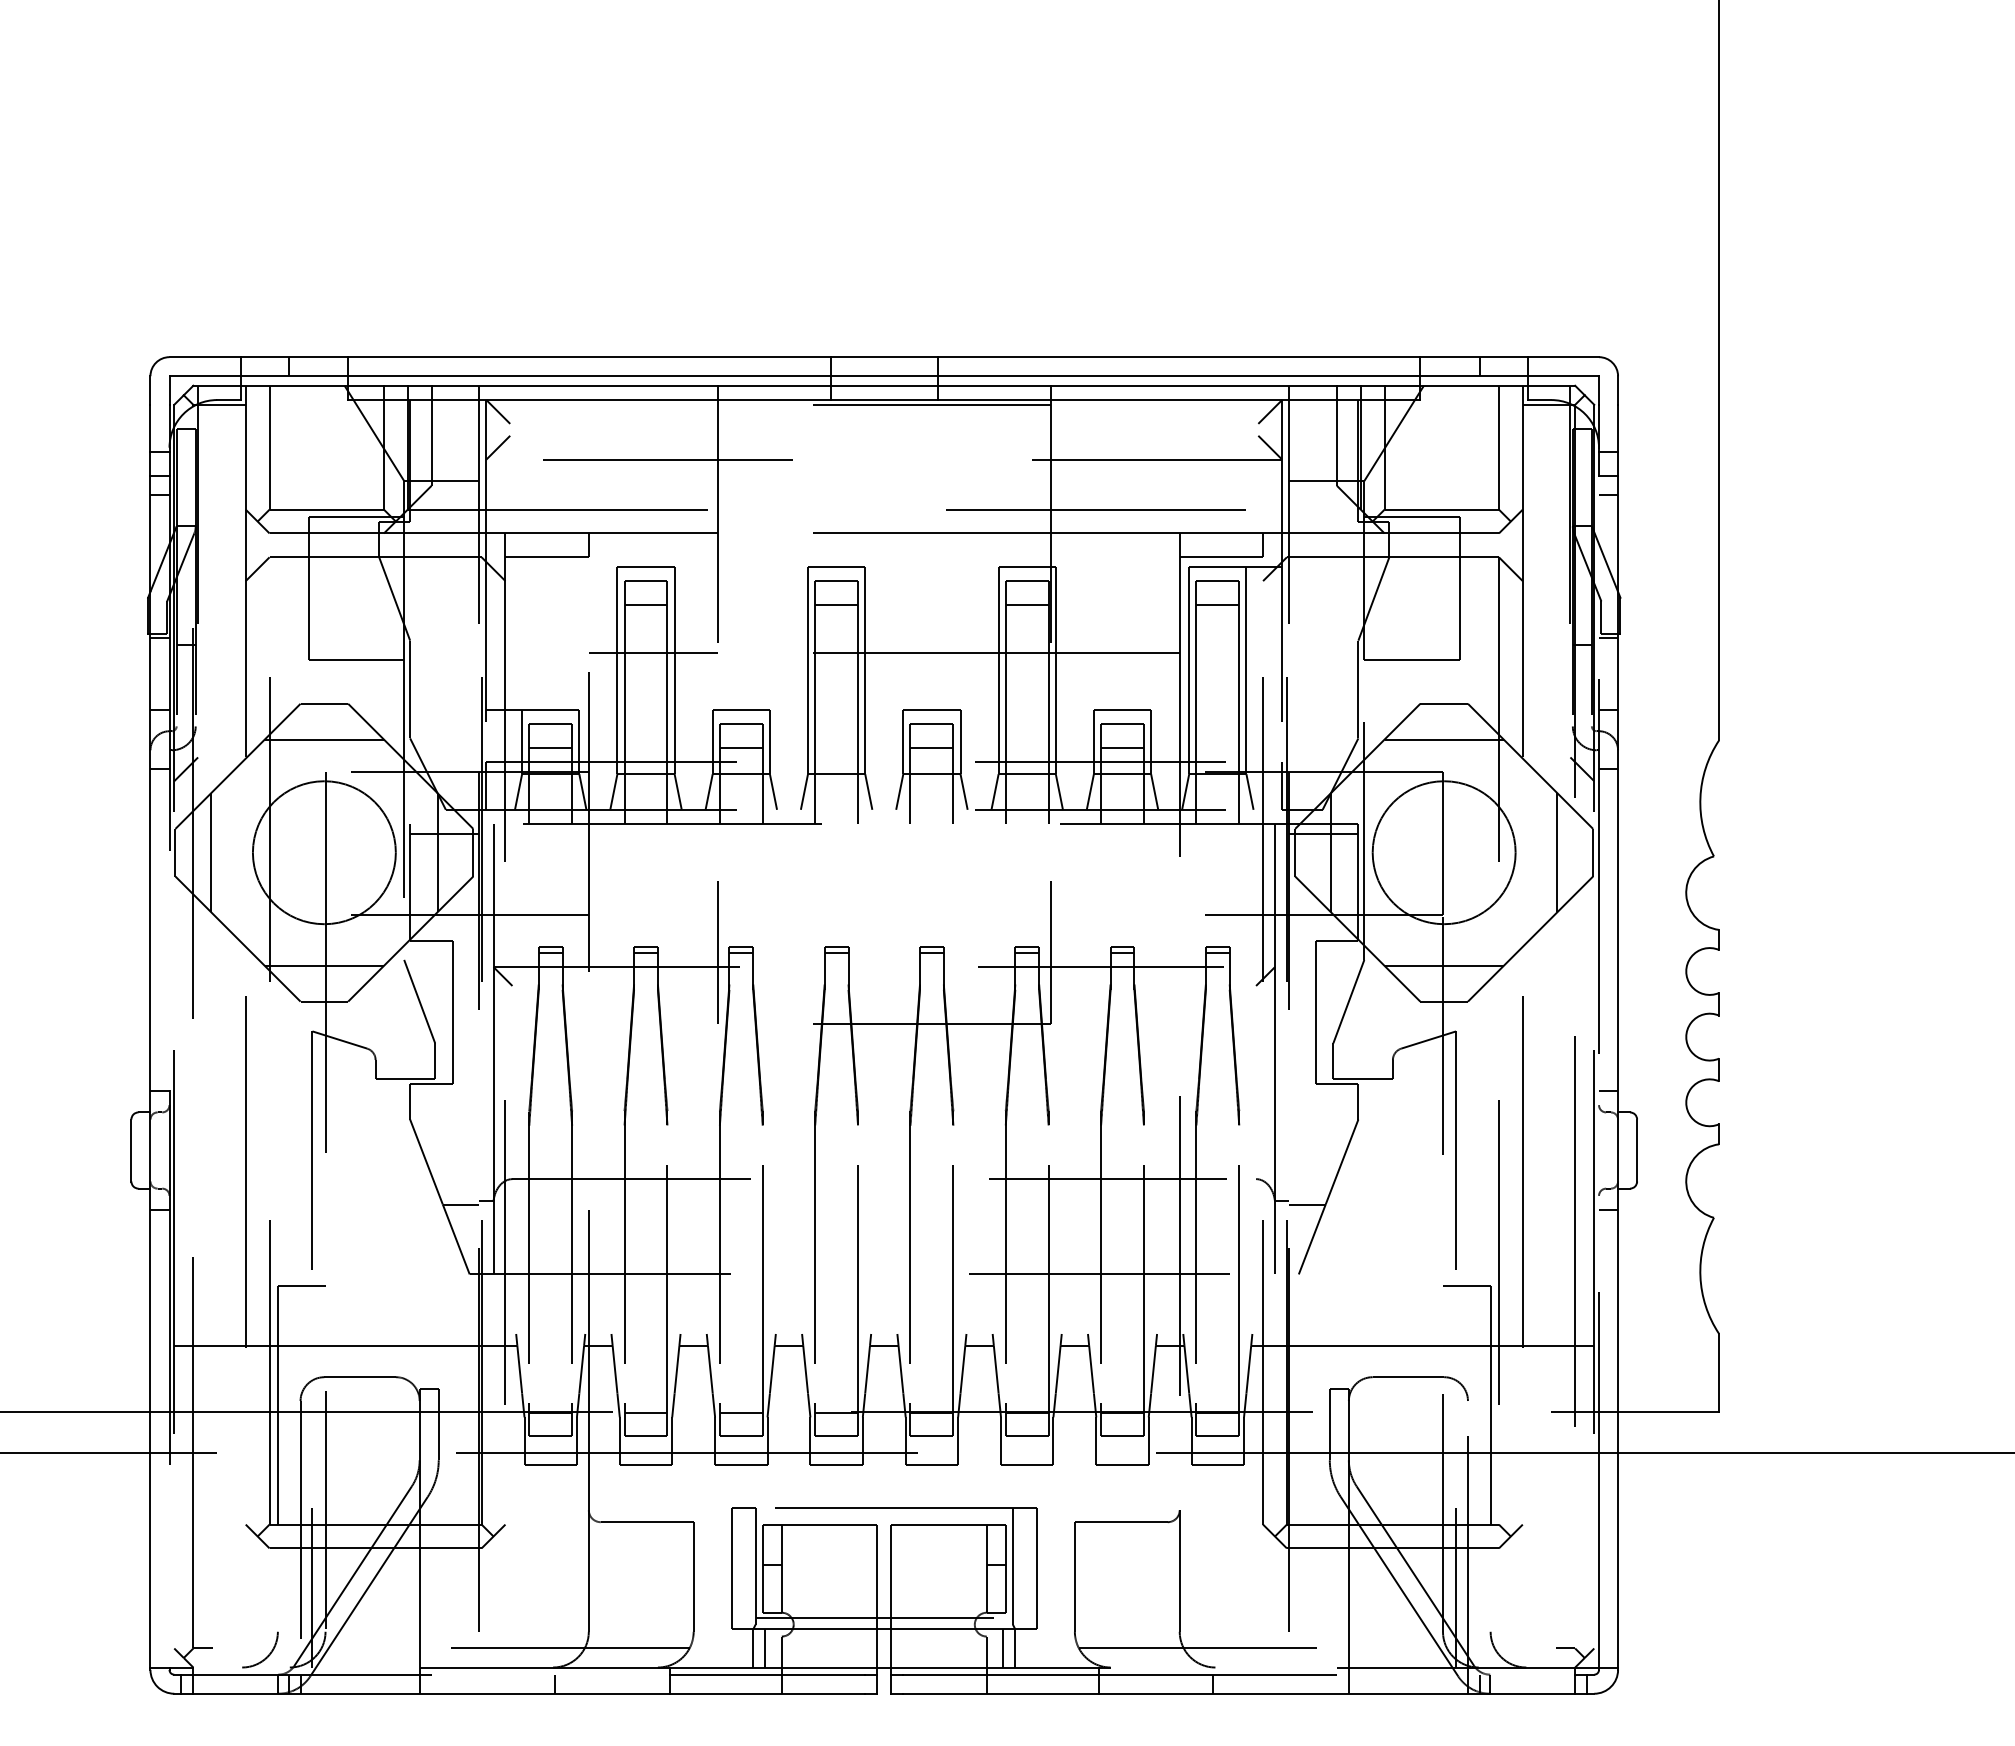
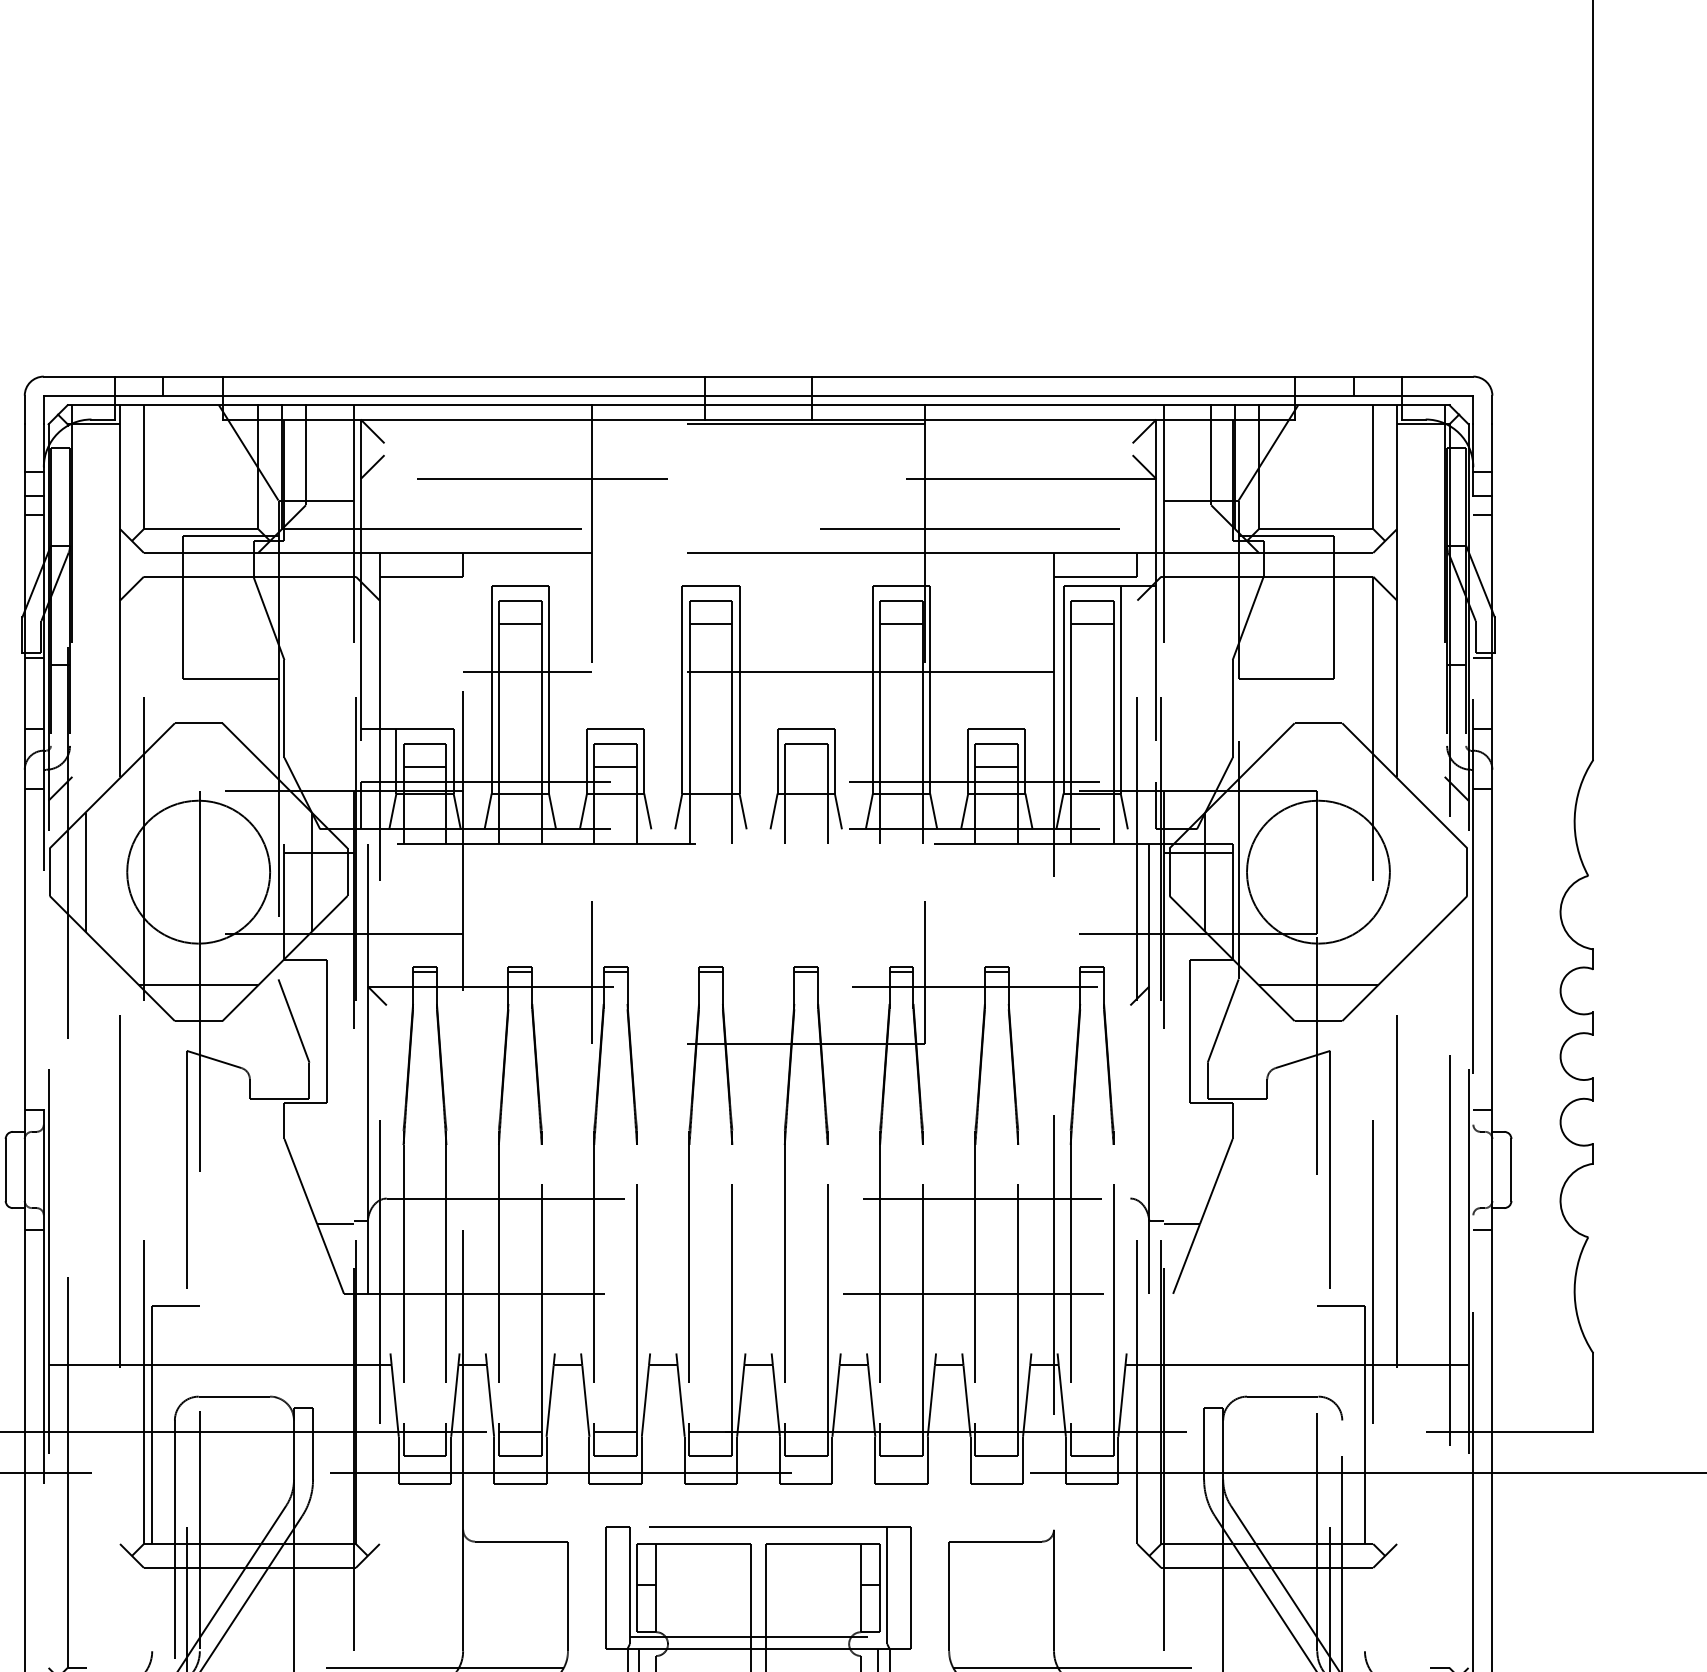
line: (323, 739) -> (197, 758), removed
line: (1443, 739) -> (1317, 758), removed
line: (931, 747) -> (805, 766), removed
line: (1557, 852) -> (1431, 871), removed

